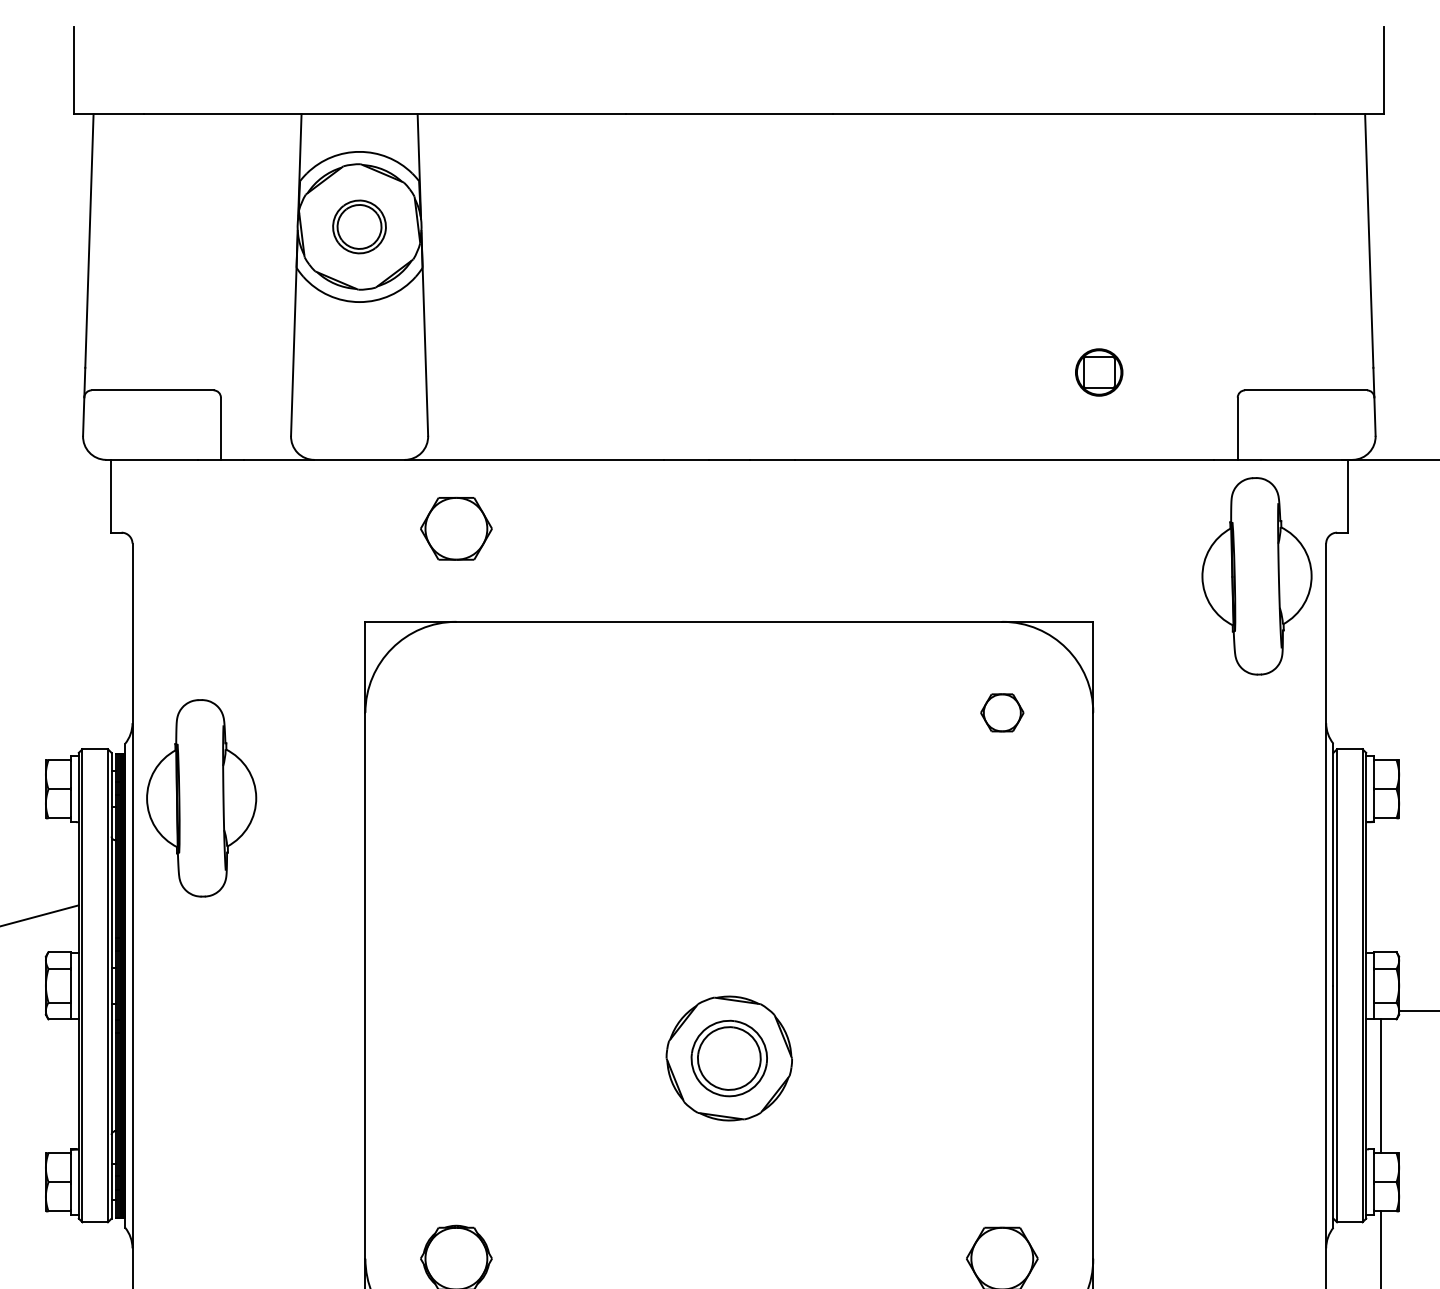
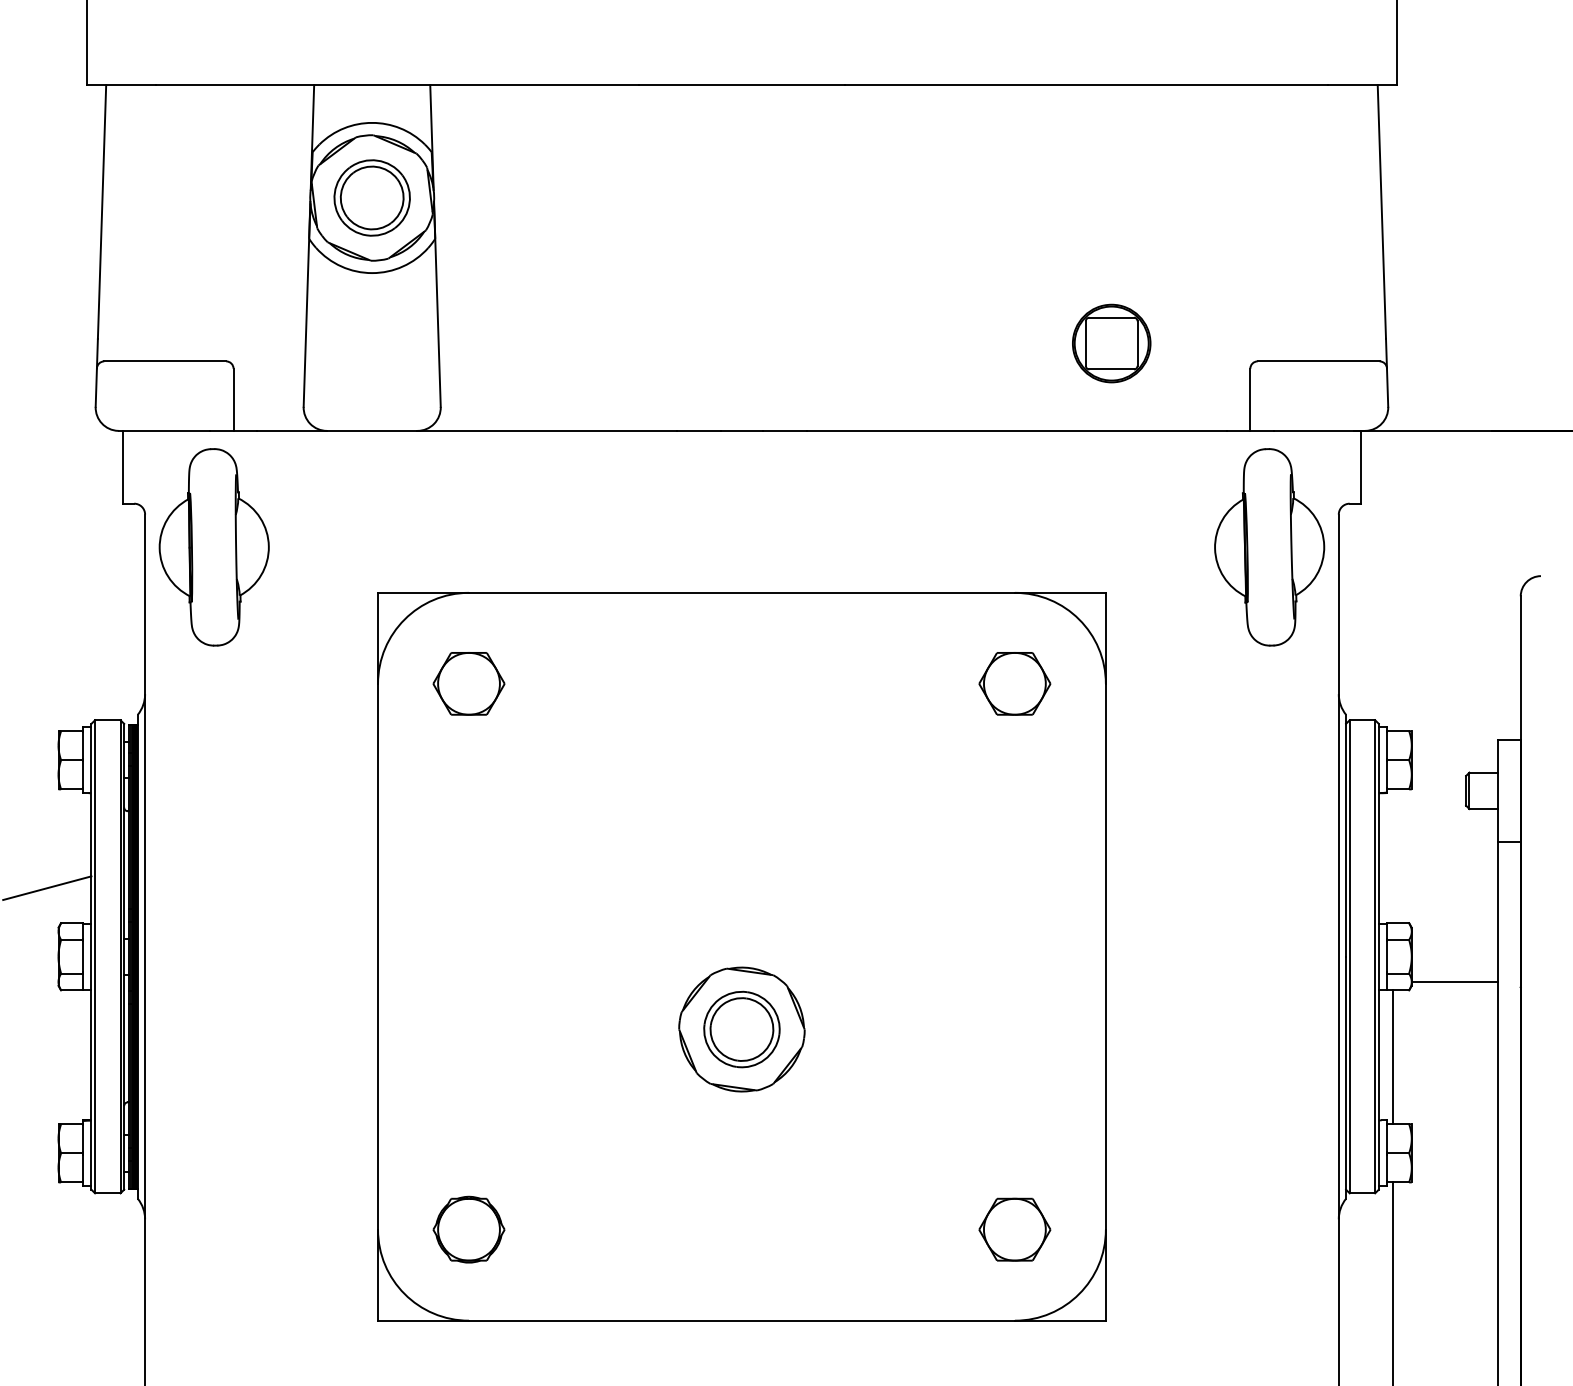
part: (358, 226) -> (371, 197), size x1.43
part: (1098, 372) -> (1111, 343), size x1.67
part: (455, 528) -> (468, 683), moved
part: (1001, 712) -> (1014, 683), size x1.67
part: (200, 798) -> (213, 547), moved

